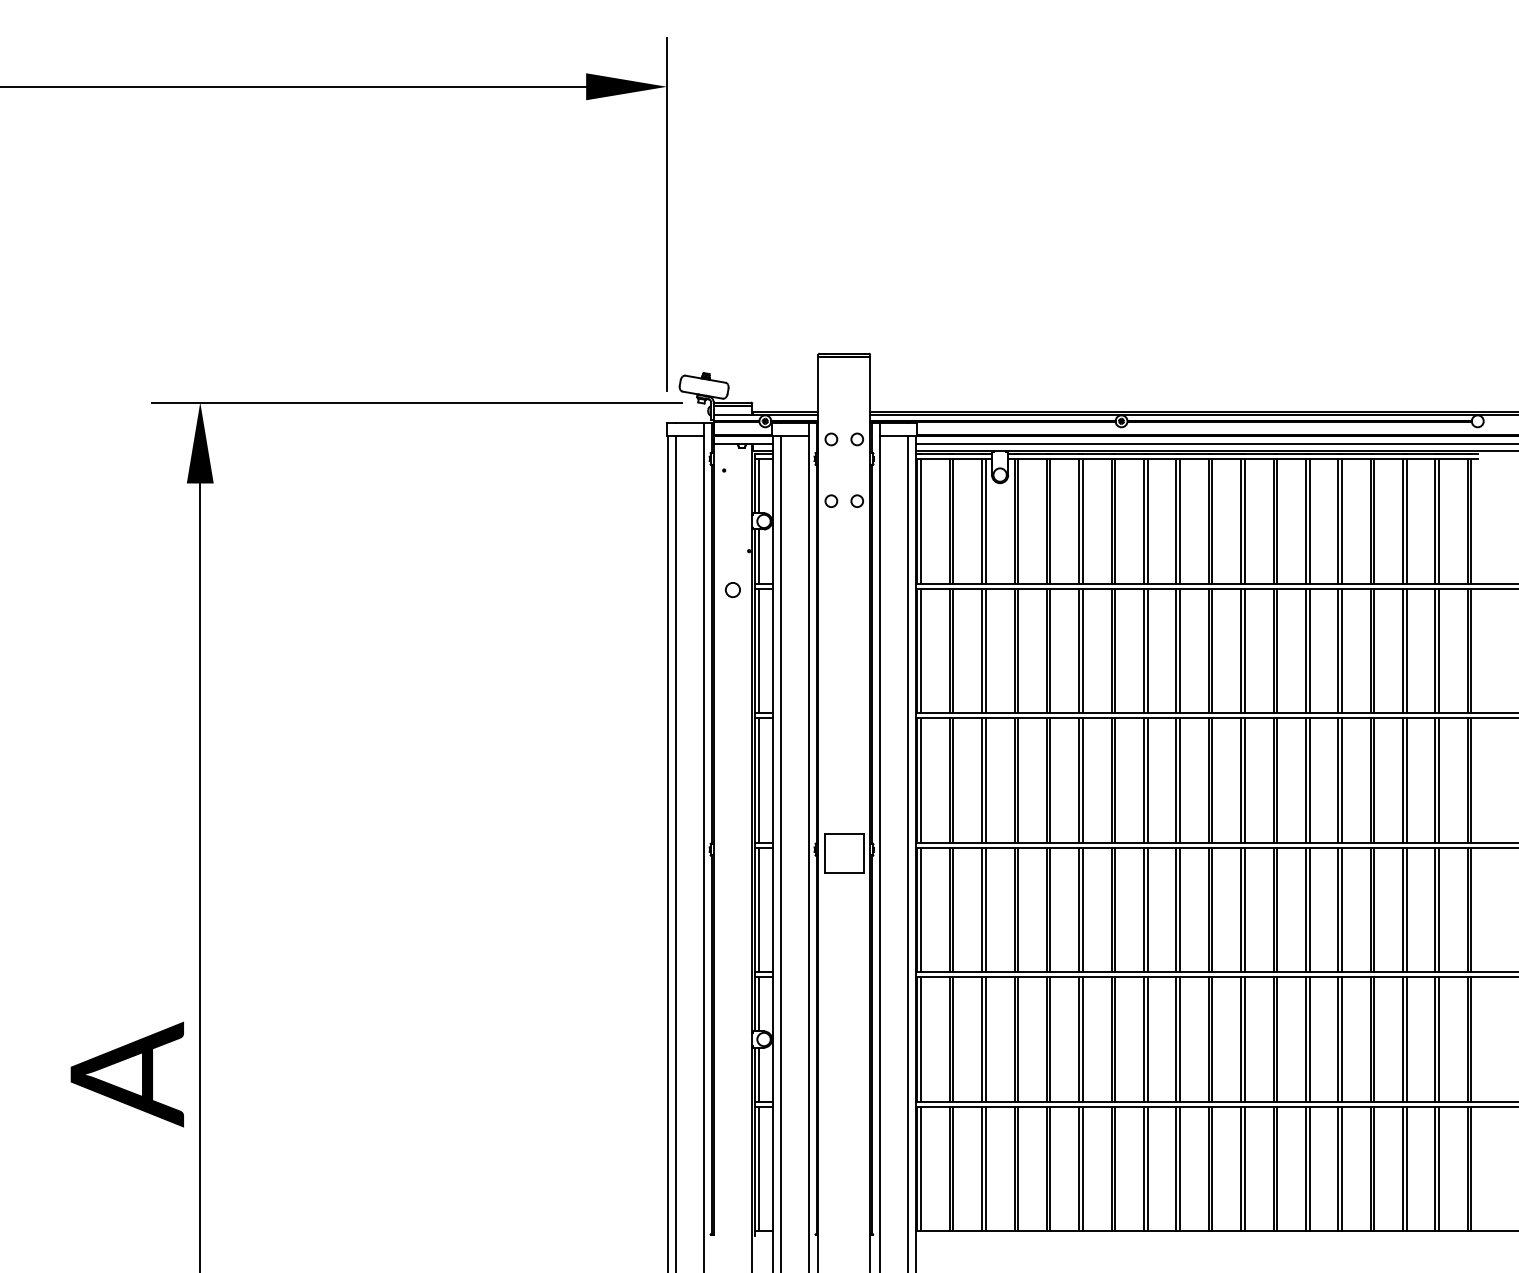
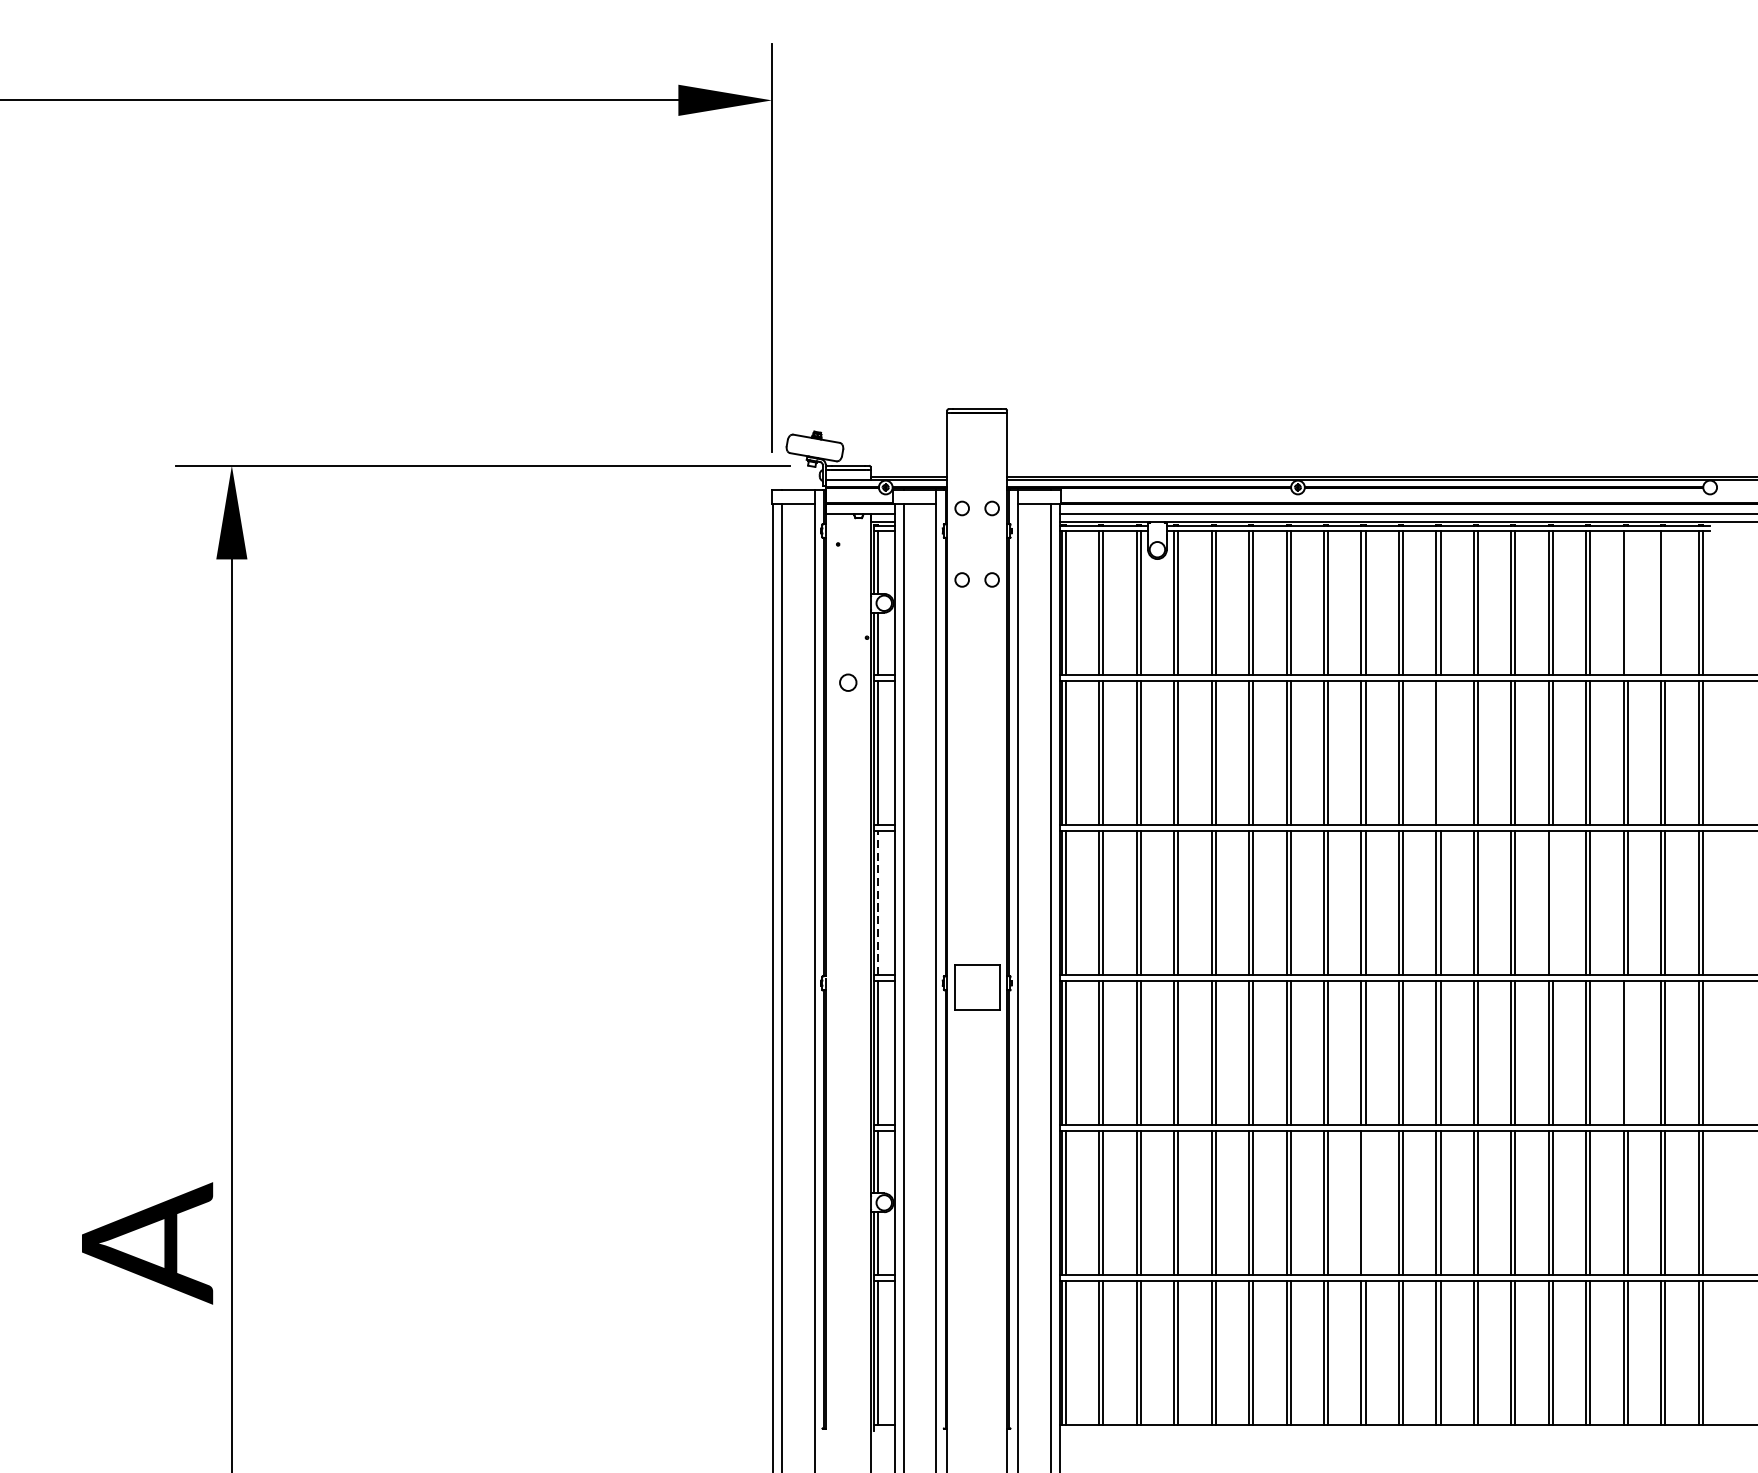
line: (1406, 521) -> (1627, 603), removed
line: (1439, 521) -> (1665, 603), removed
line: (1244, 650) -> (1440, 752), removed
line: (759, 779) -> (879, 901), solid -> dashed
line: (1341, 780) -> (1552, 903), removed
line: (1406, 909) -> (1627, 1052), removed
line: (1179, 1039) -> (1365, 1202), removed

